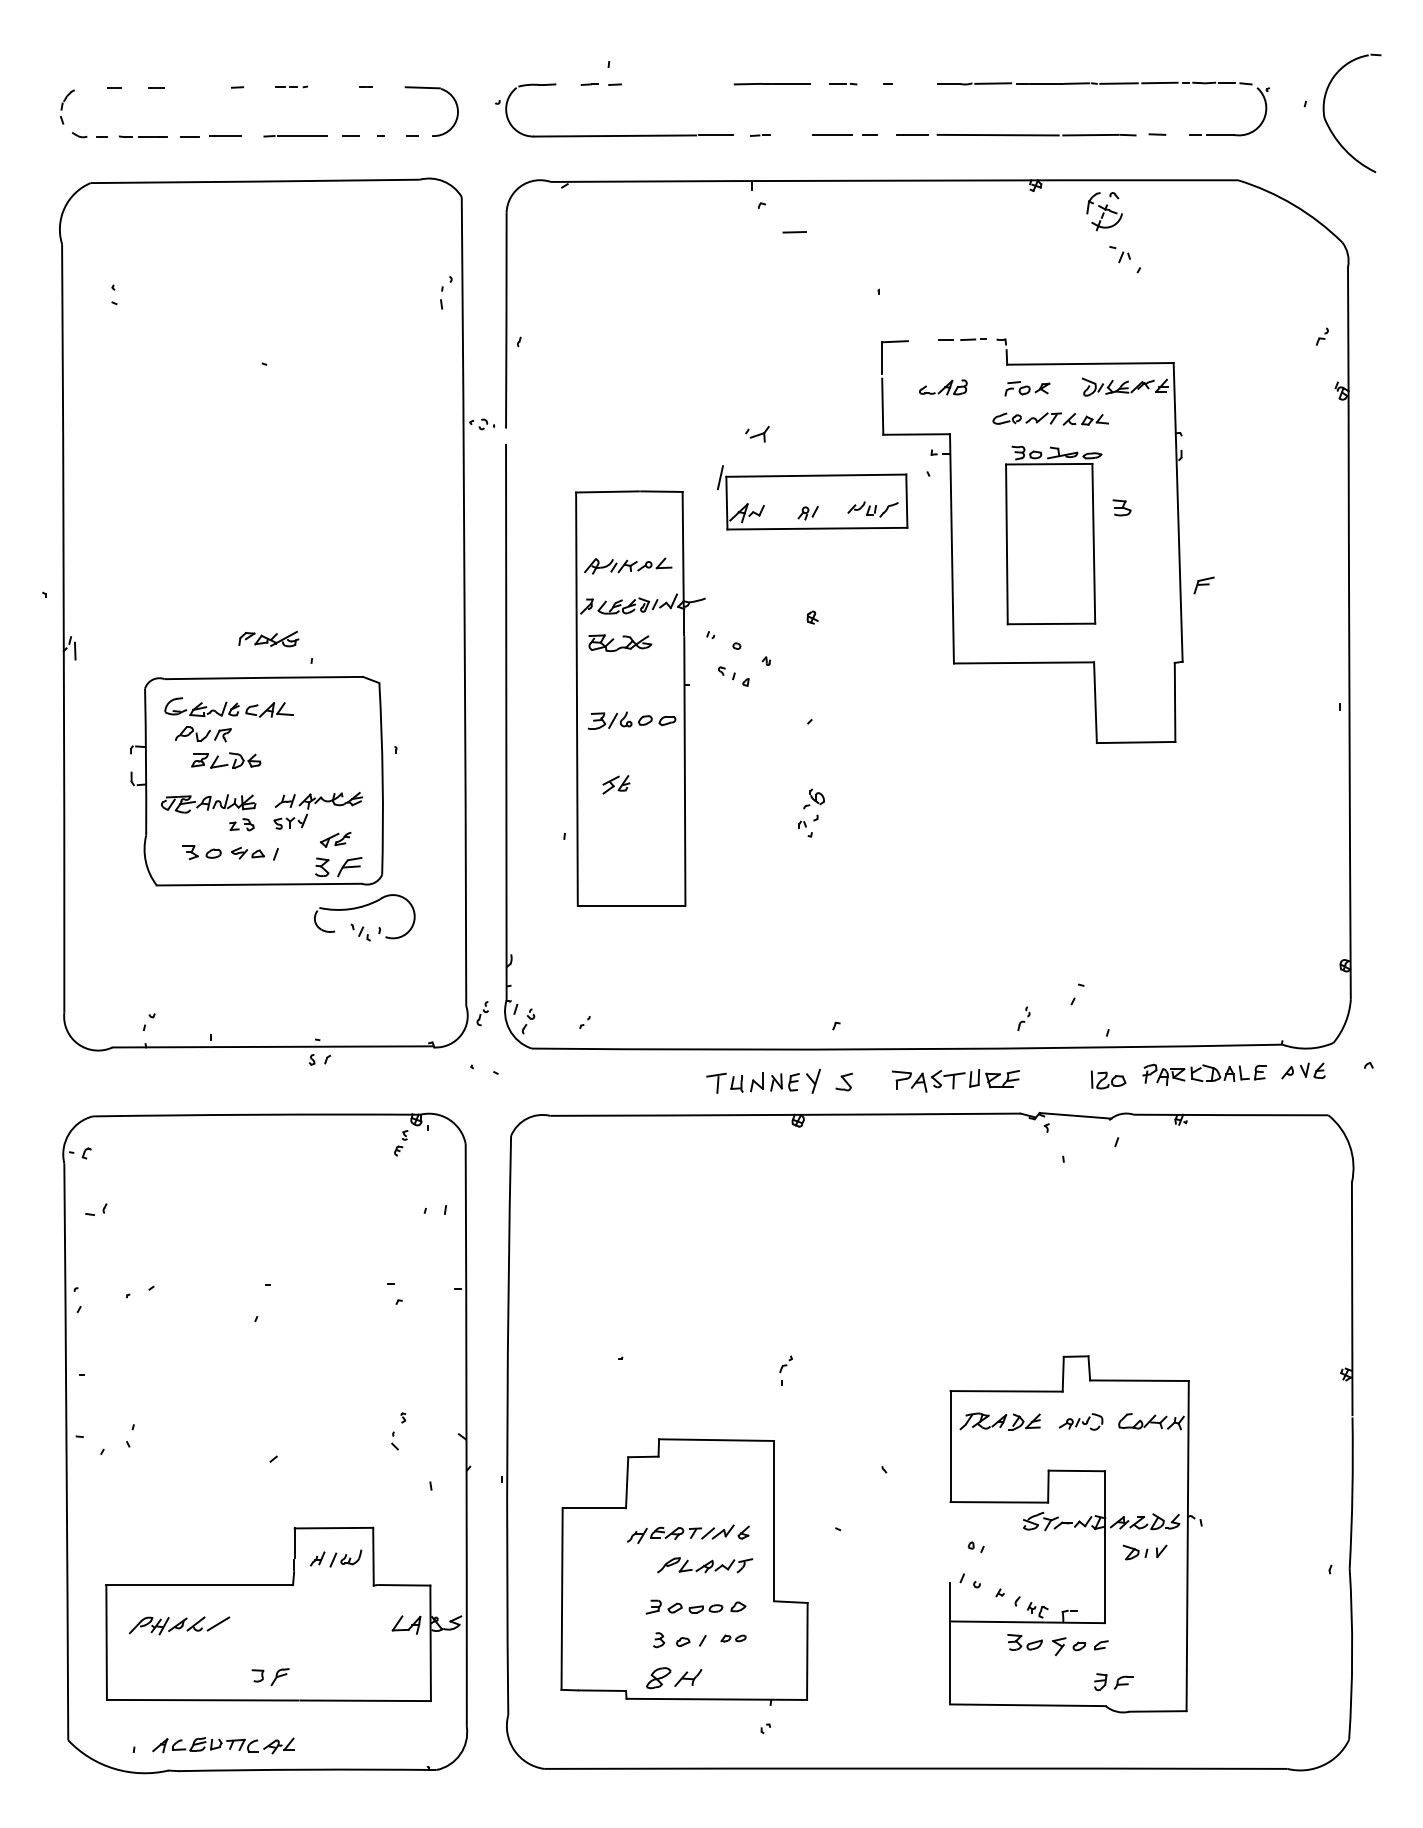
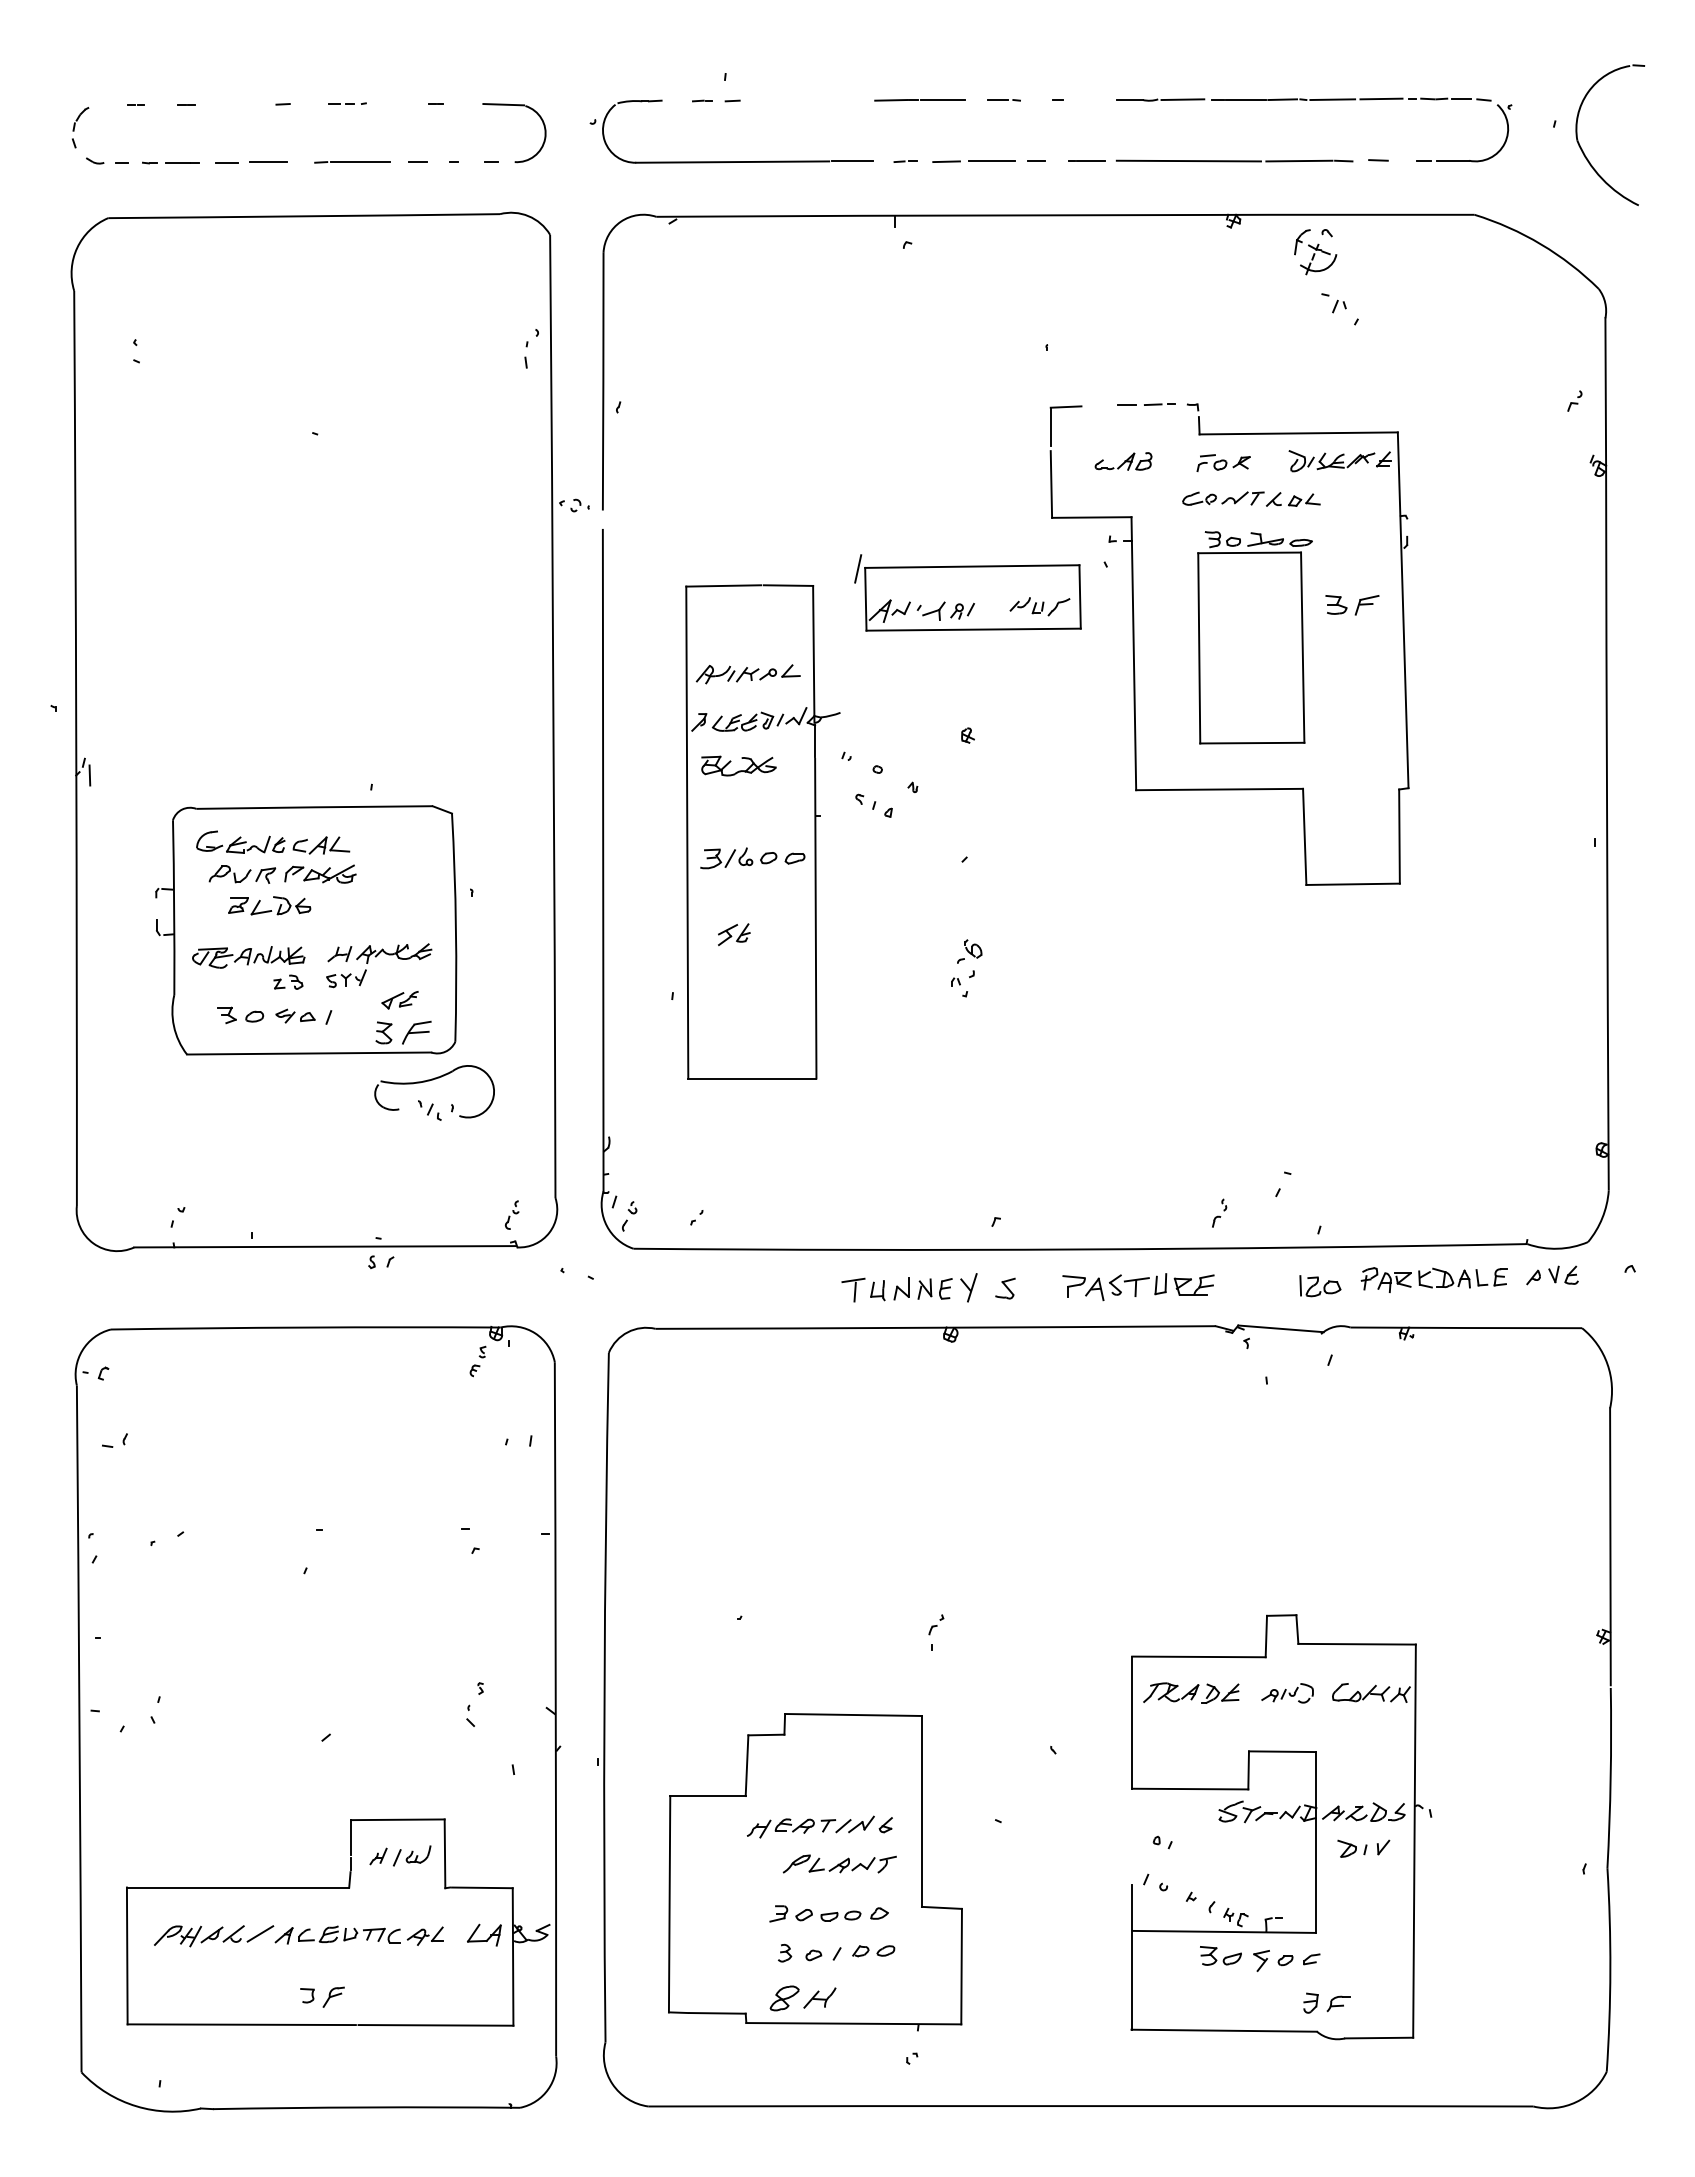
line: (794, 232) -> (946, 161), moved
part: (756, 433) -> (930, 610), moved
part: (1203, 585) -> (1366, 605), moved
part: (268, 638) -> (320, 873), moved
part: (482, 1013) -> (511, 1214), moved
part: (733, 1638) -> (873, 1951), size x1.43
part: (222, 1745) -> (358, 1935), moved

